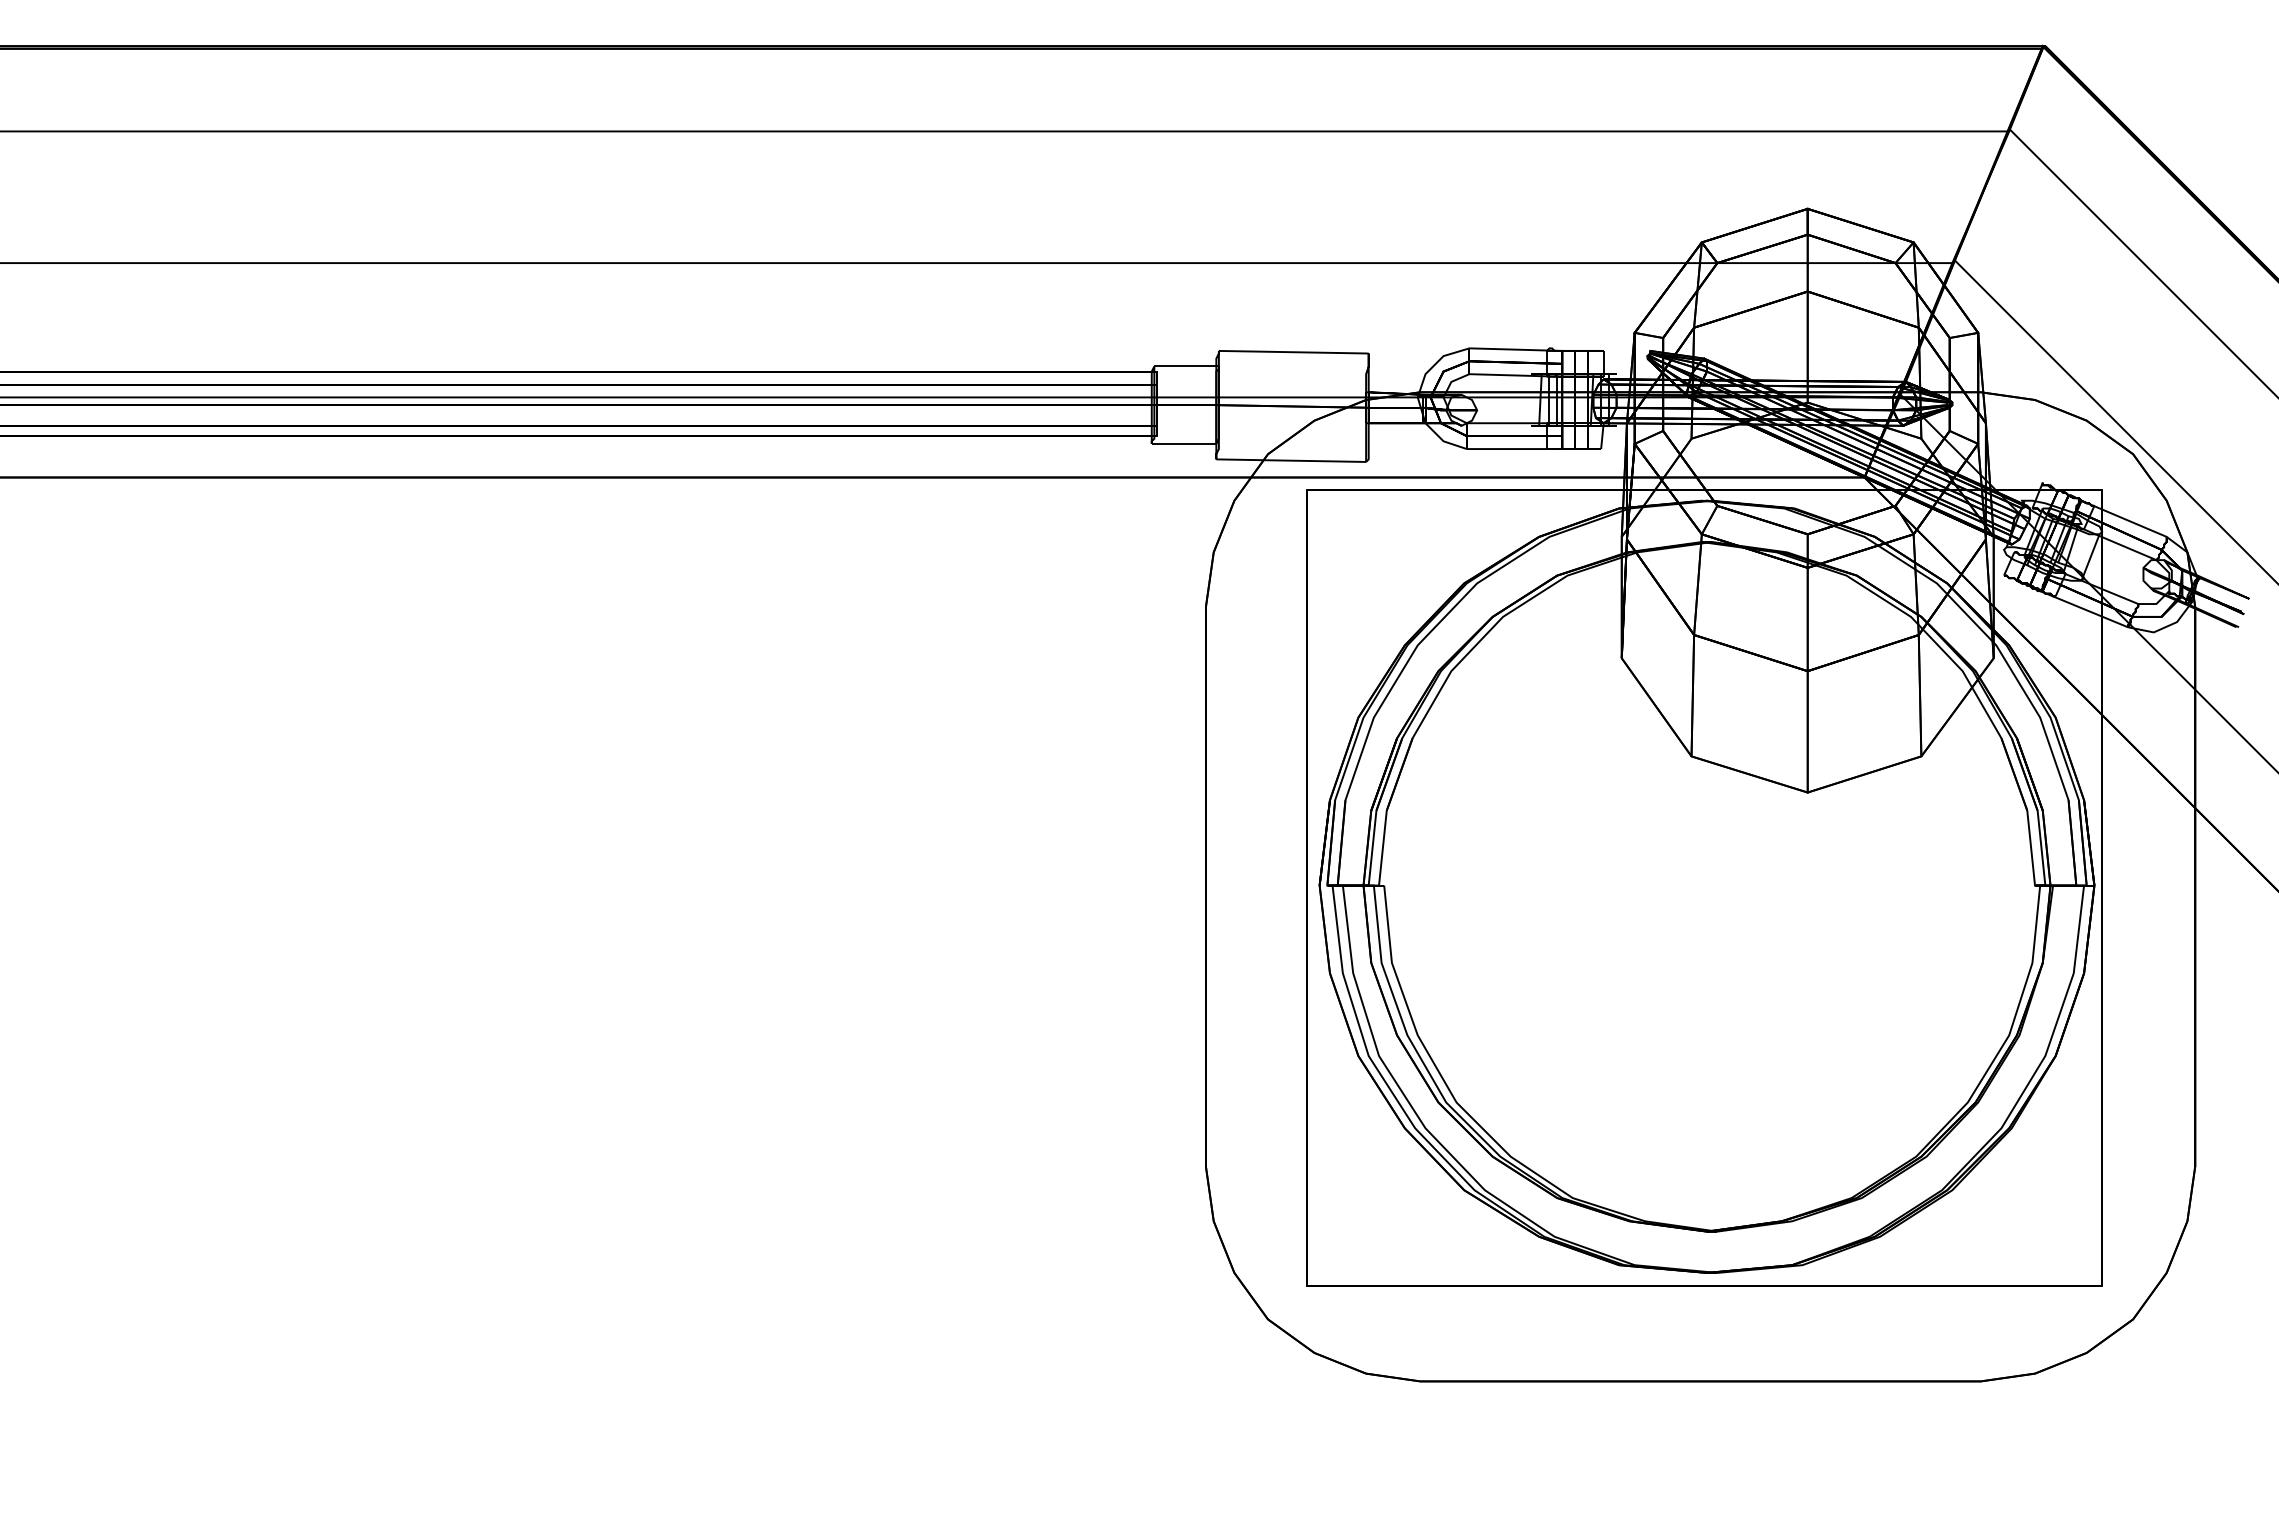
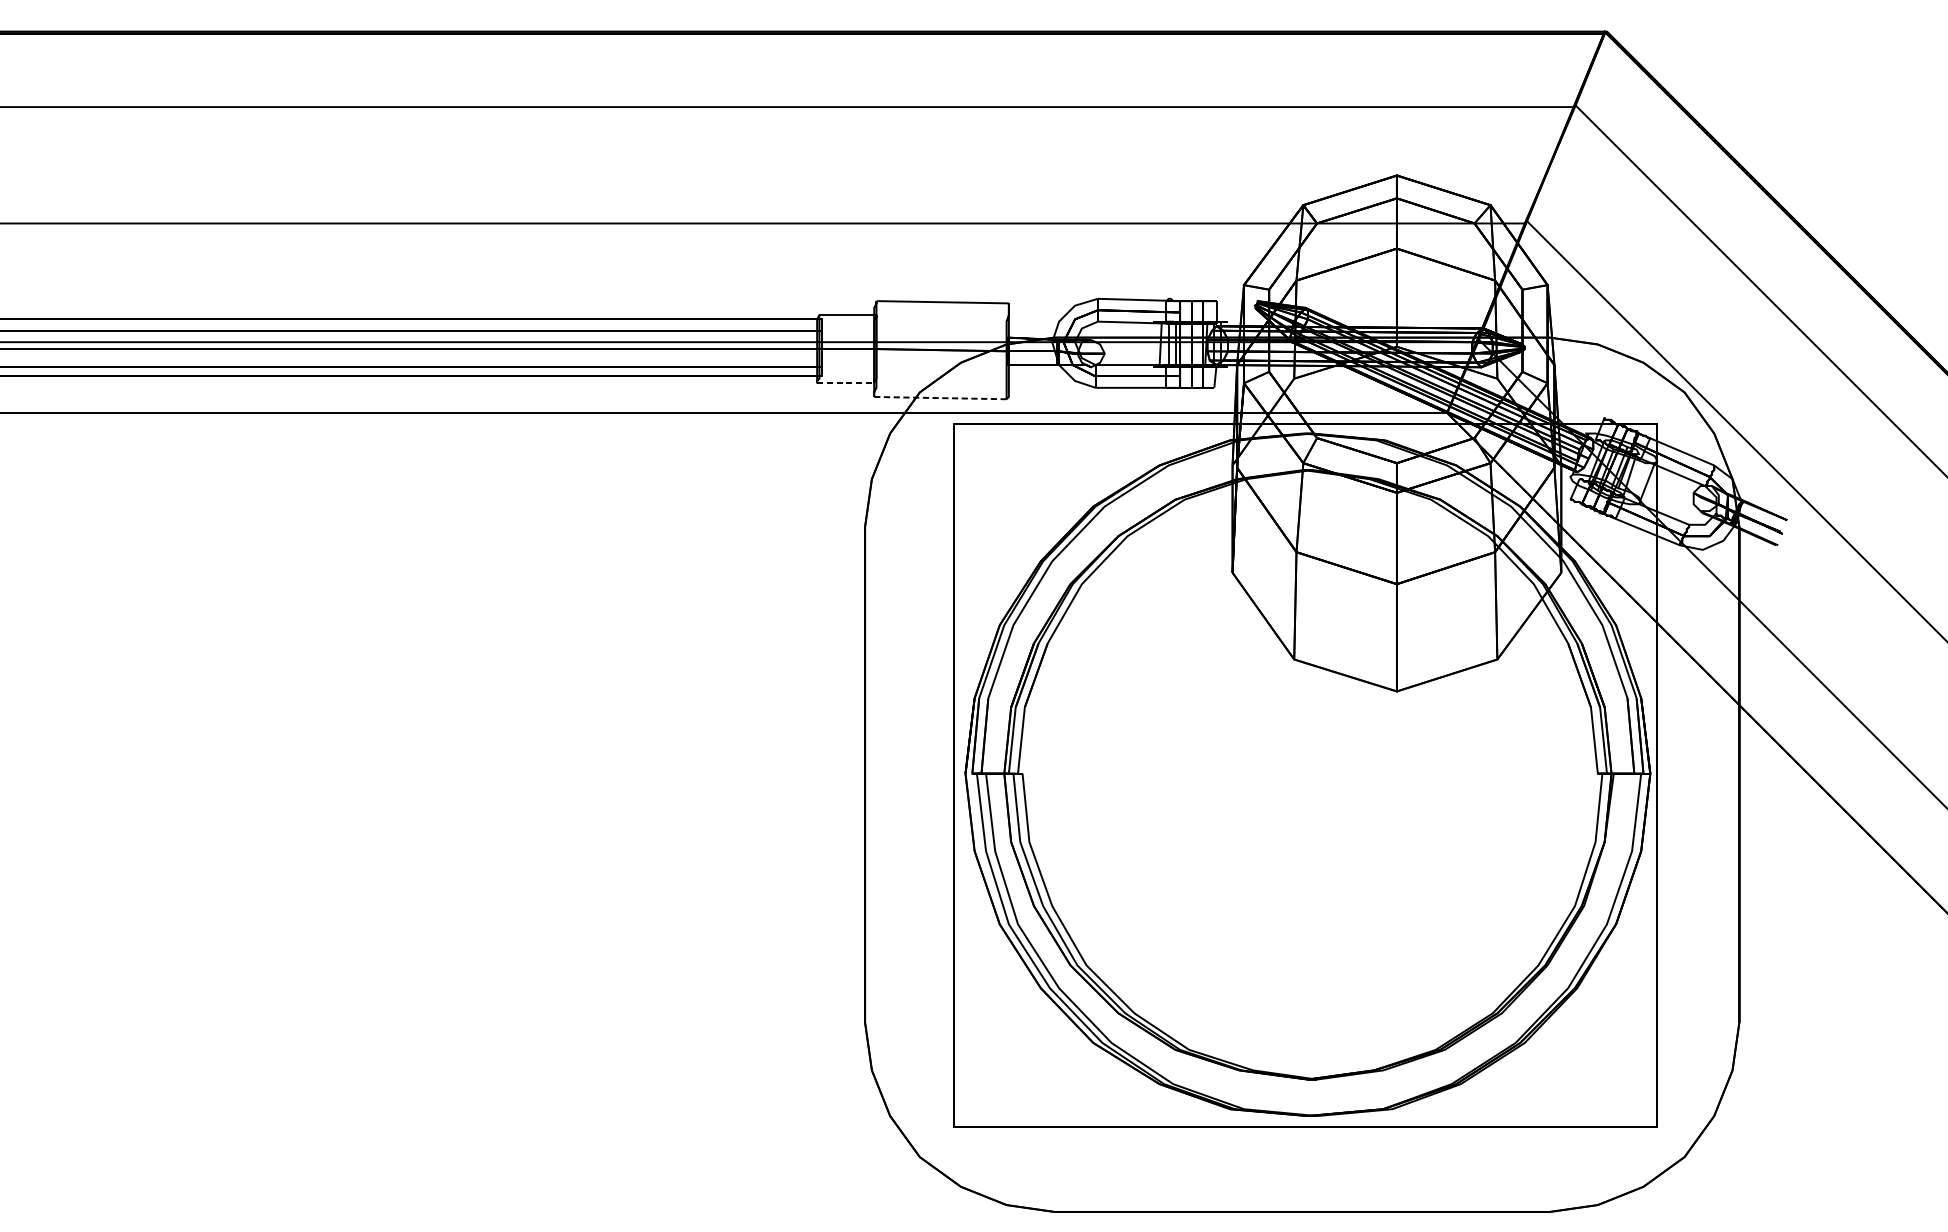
line: (1184, 443) -> (846, 382), solid -> dashed
line: (1291, 460) -> (940, 397), solid -> dashed

